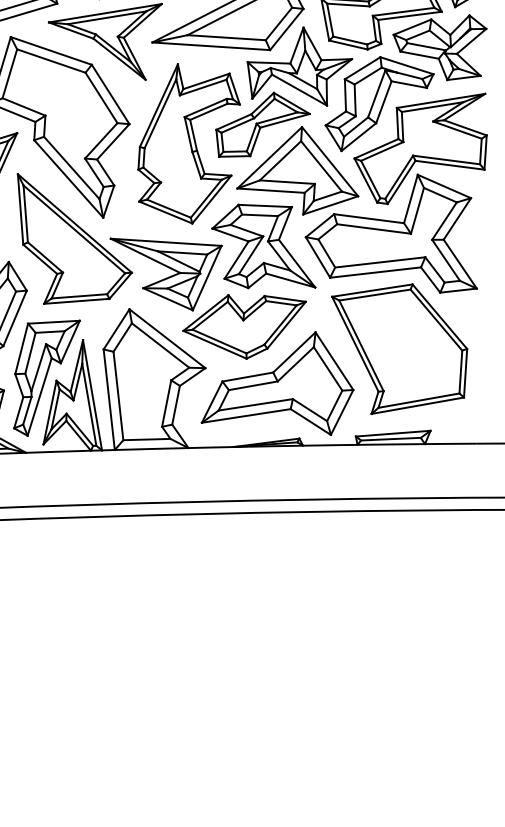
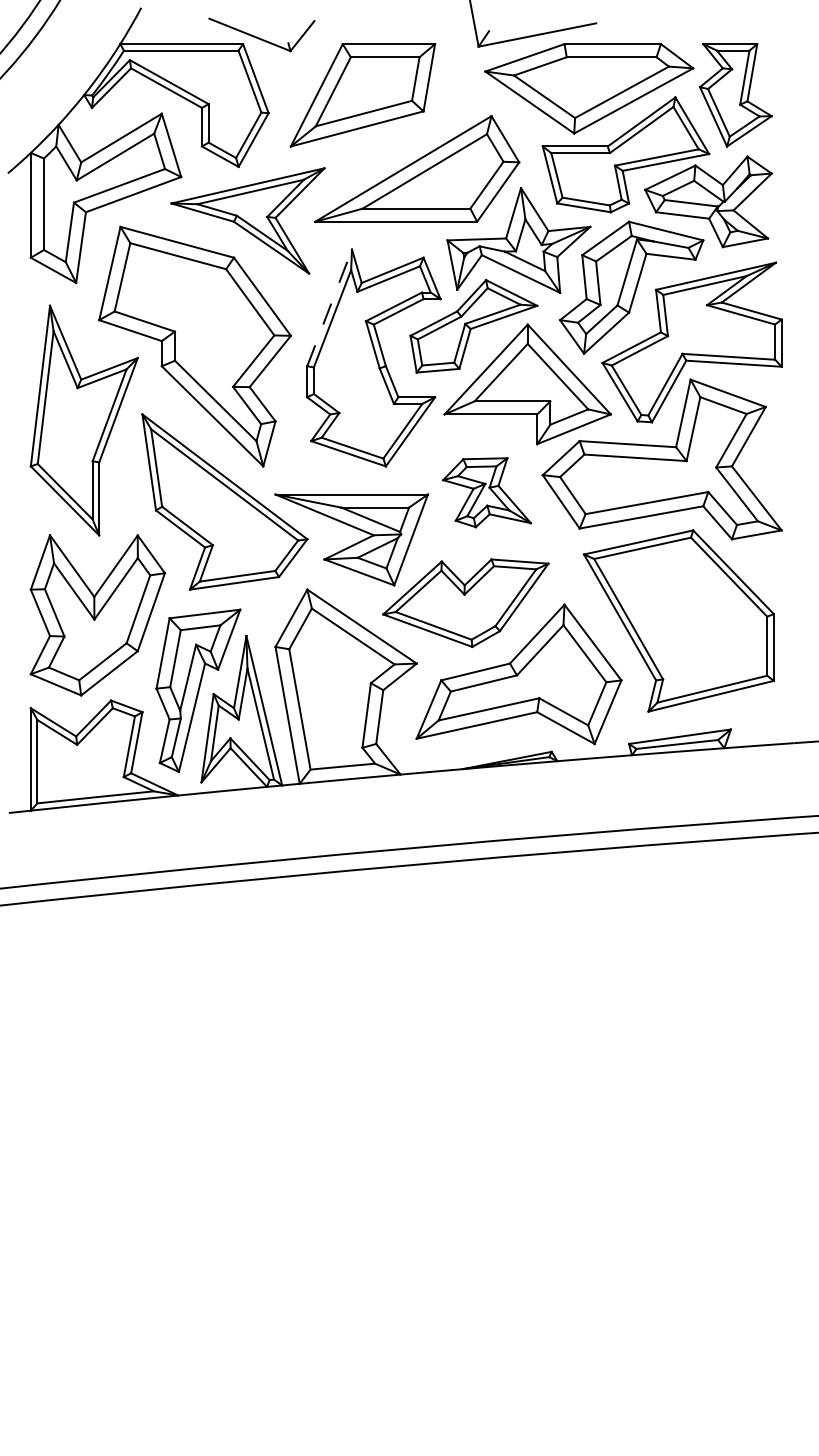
line: (158, 105) -> (329, 307), solid -> dashed
part: (264, 247) -> (486, 492), size x0.6

